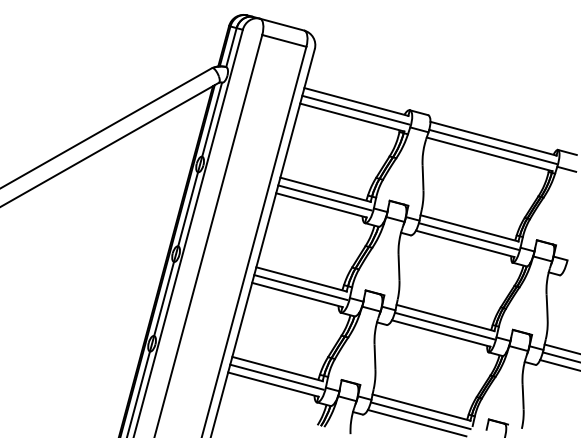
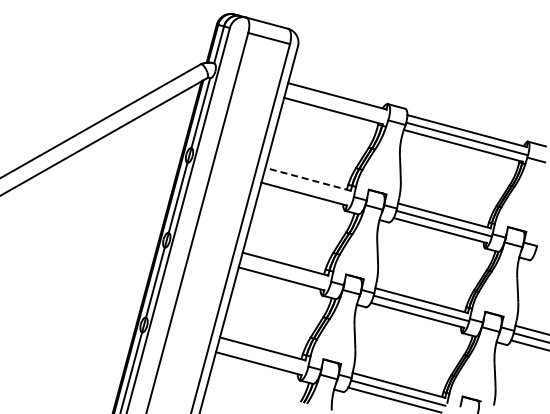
line: (355, 109) -> (336, 103), removed
line: (324, 189) -> (307, 179), solid -> dashed
line: (324, 197) -> (307, 186), removed
line: (300, 287) -> (284, 271), removed
line: (277, 377) -> (262, 356), removed

